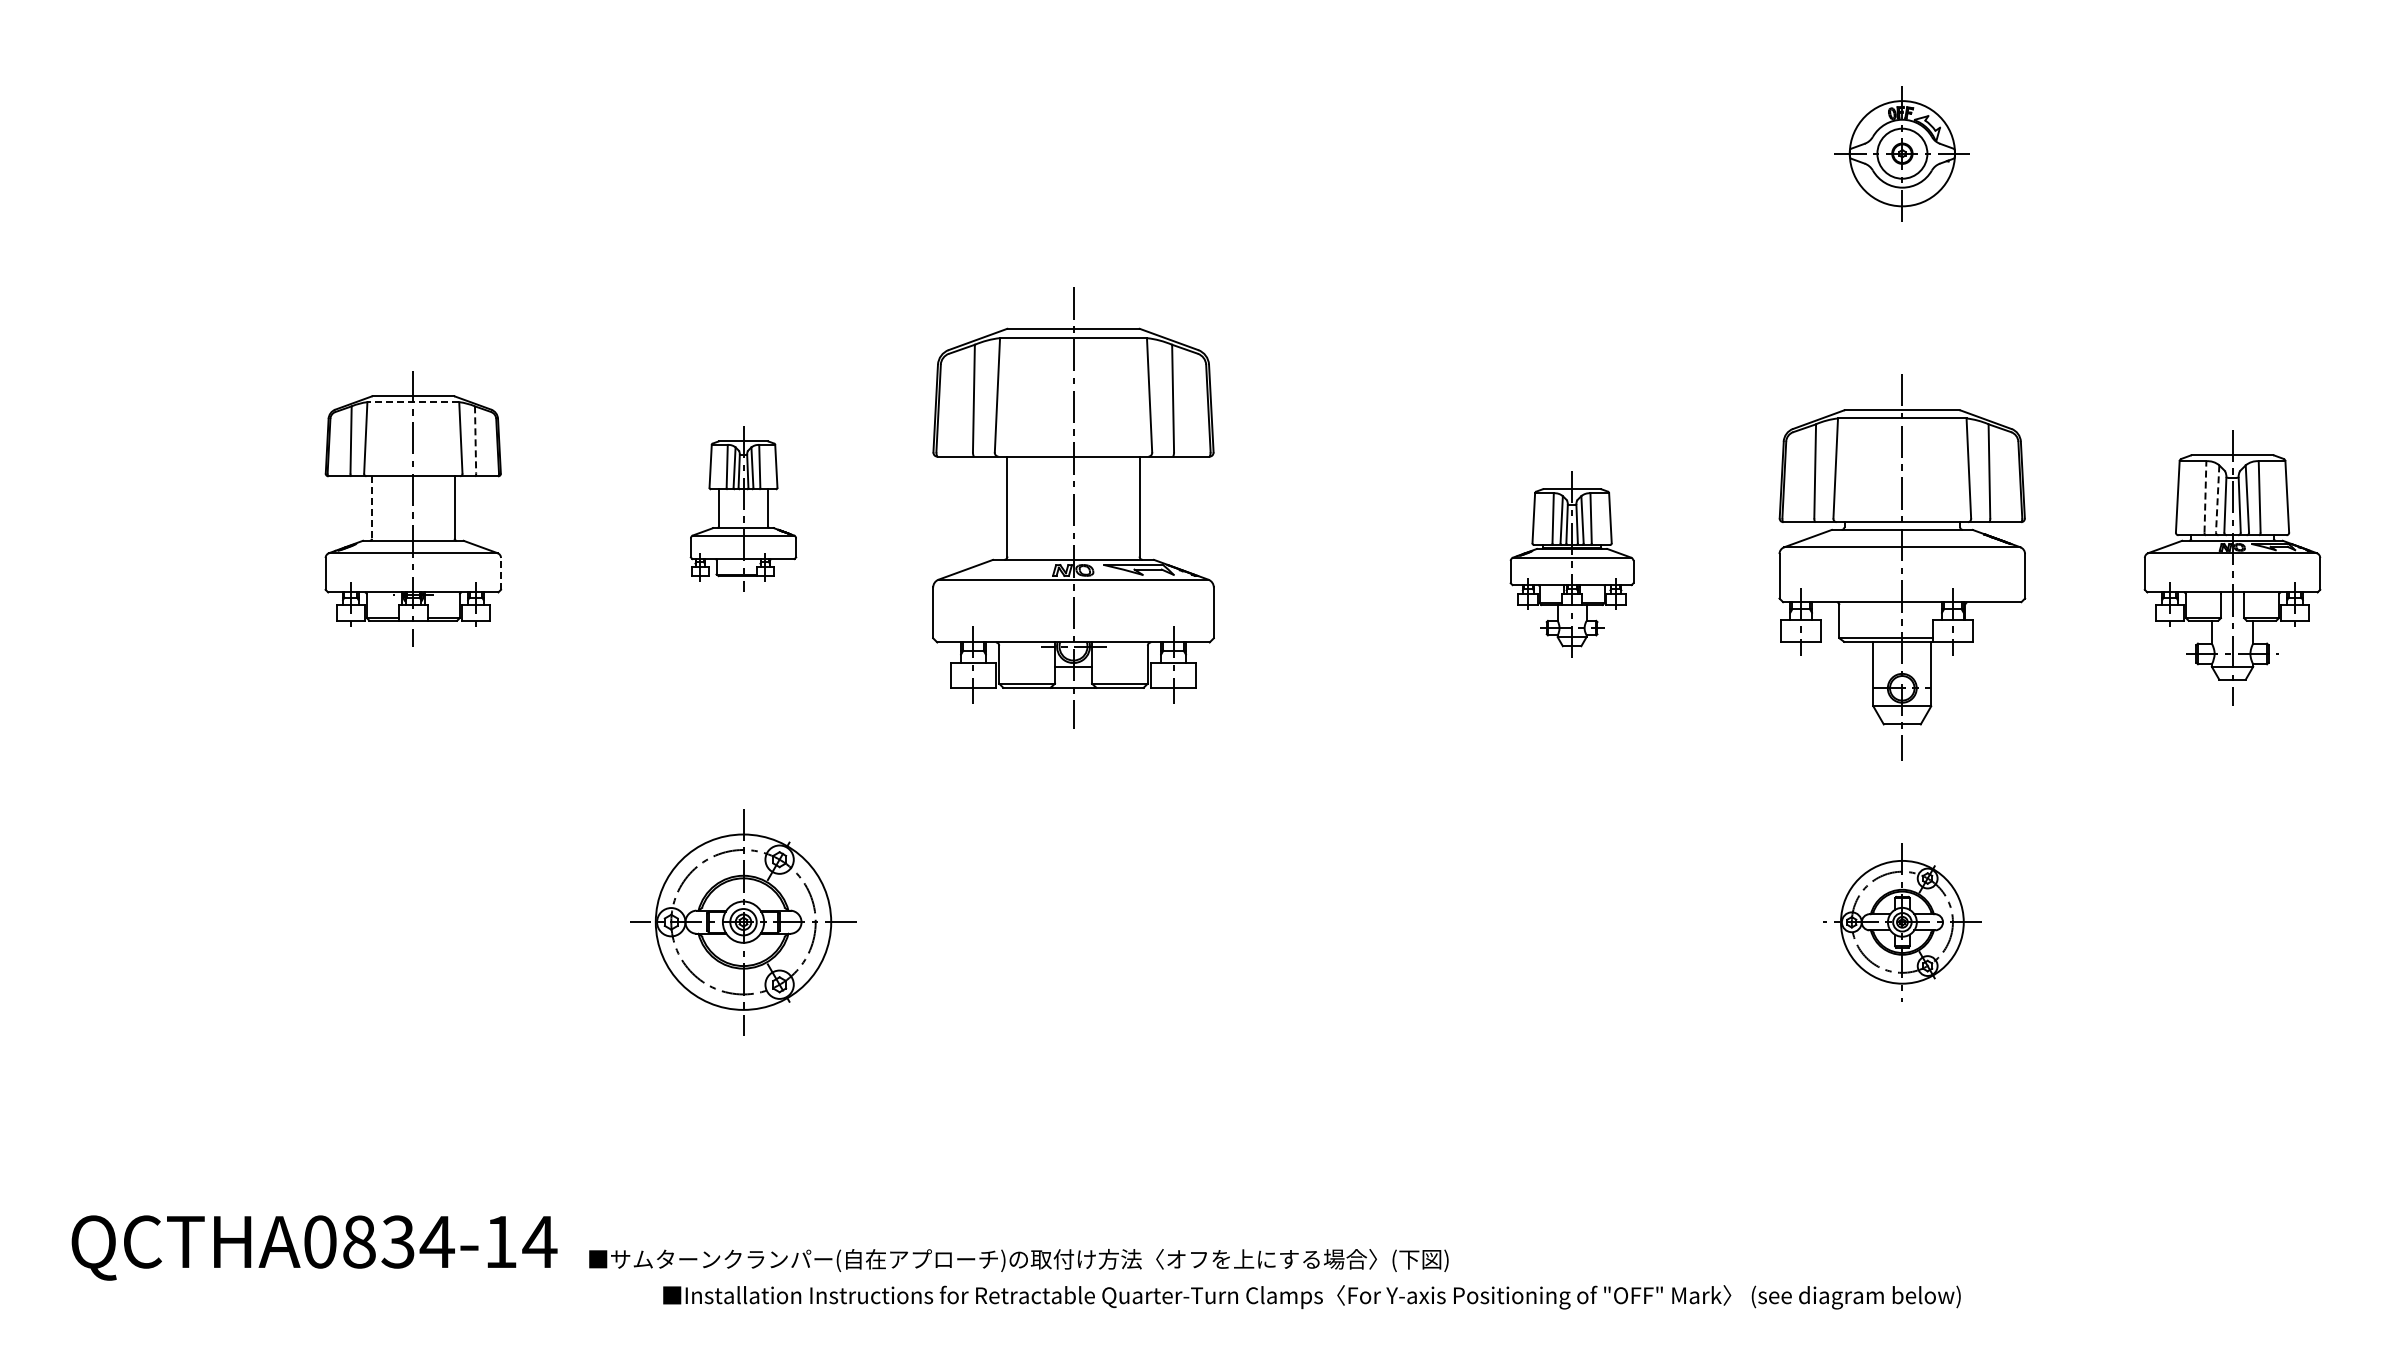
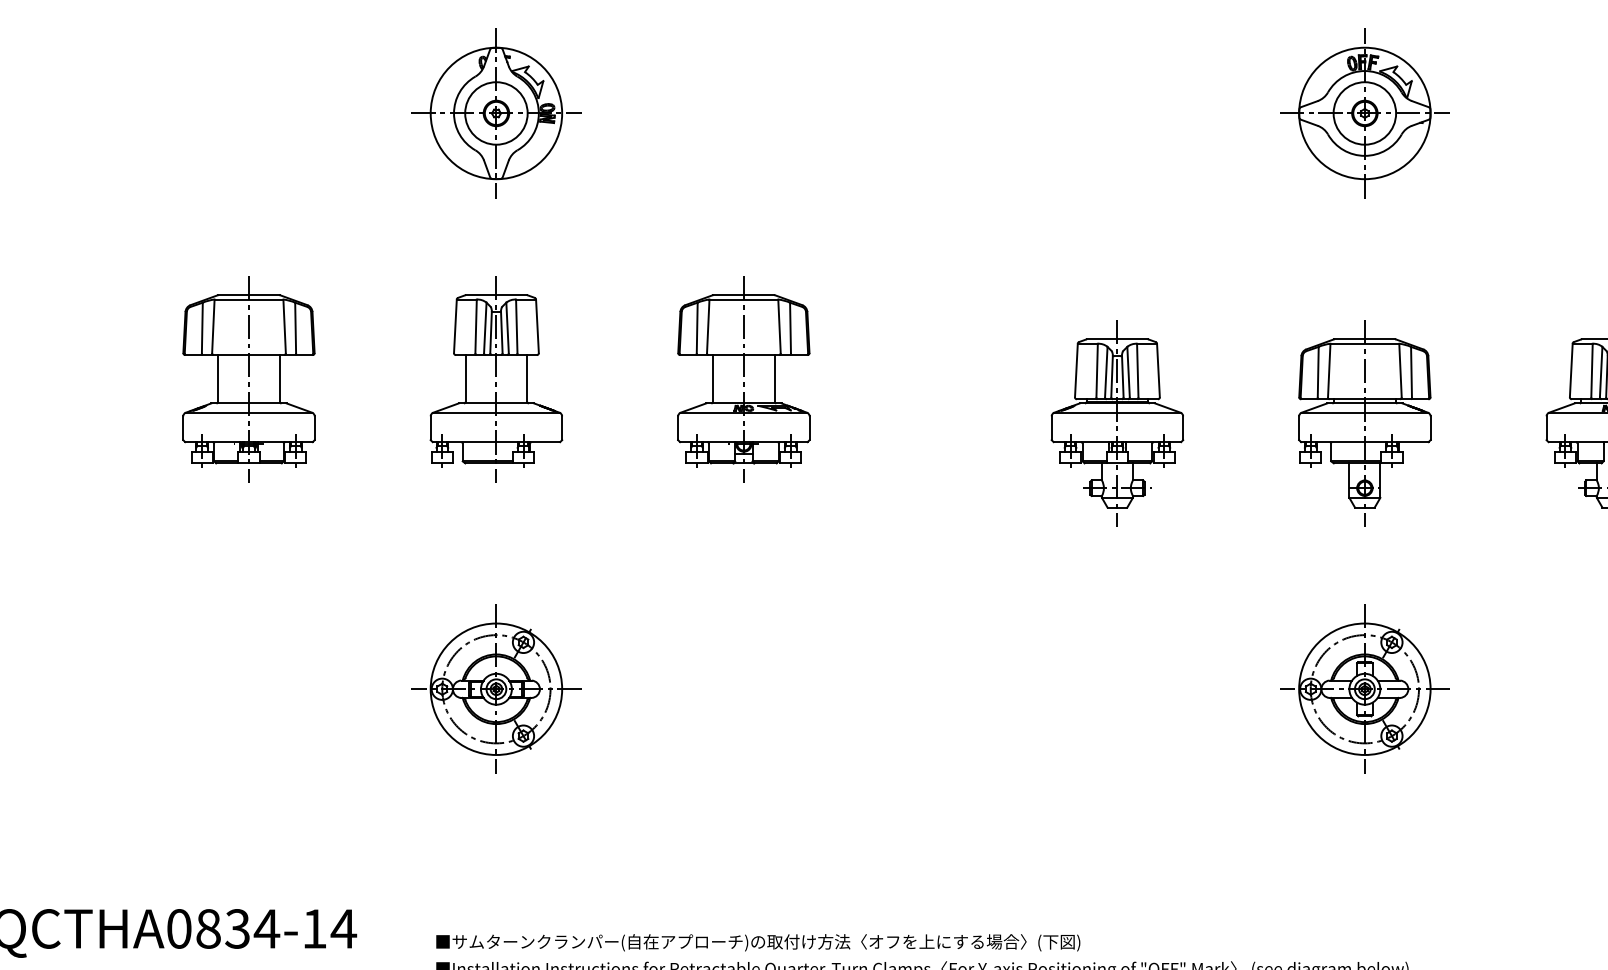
part: (743, 153) -> (496, 113), added
part: (1902, 153) -> (1364, 113), size x1.67
line: (413, 402) -> (249, 299), dashed -> solid
line: (475, 439) -> (295, 327), dashed -> solid
line: (2205, 496) -> (1592, 370), dashed -> solid
line: (2217, 498) -> (1601, 371), dashed -> solid
line: (372, 508) -> (218, 379), dashed -> solid
part: (743, 508) -> (496, 379), size x1.67
part: (1073, 508) -> (743, 379), size x0.62
part: (1571, 567) -> (1116, 423), size x1.43
part: (1902, 567) -> (1364, 423), size x0.71
line: (501, 573) -> (315, 427), dashed -> solid
part: (1902, 922) -> (1364, 689), size x1.43
text: (1018, 1260) -> (757, 942), moved

